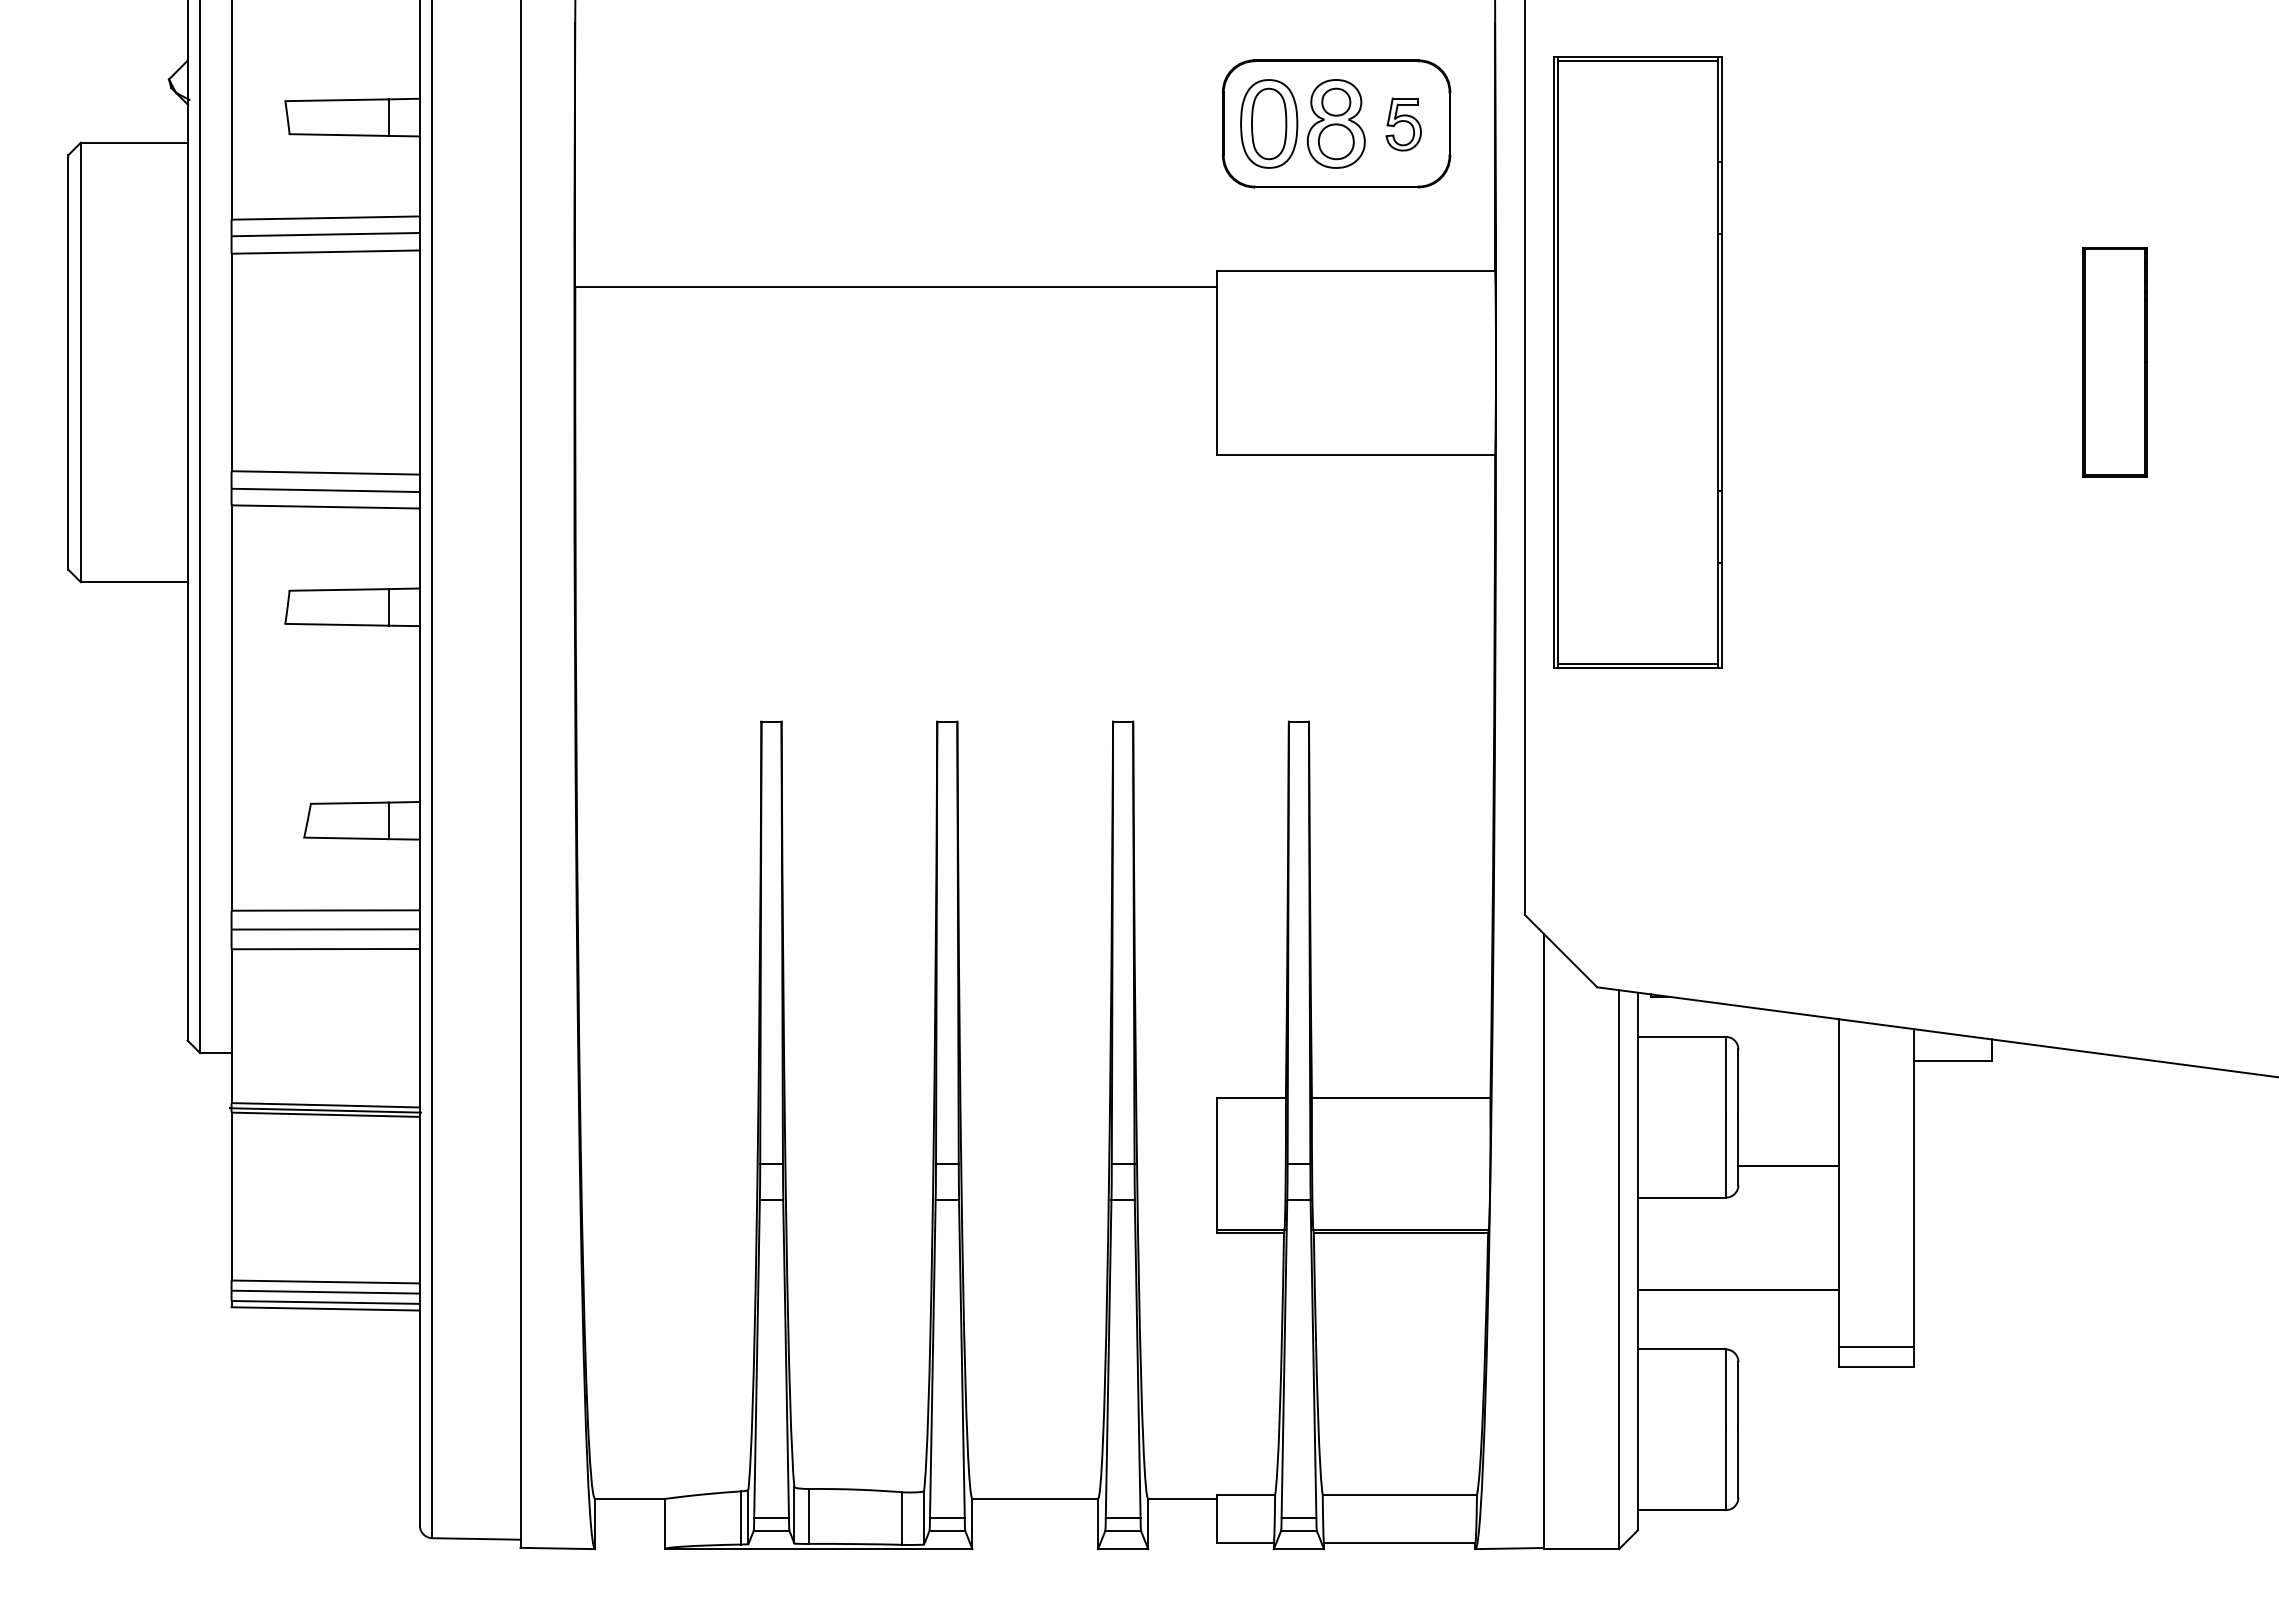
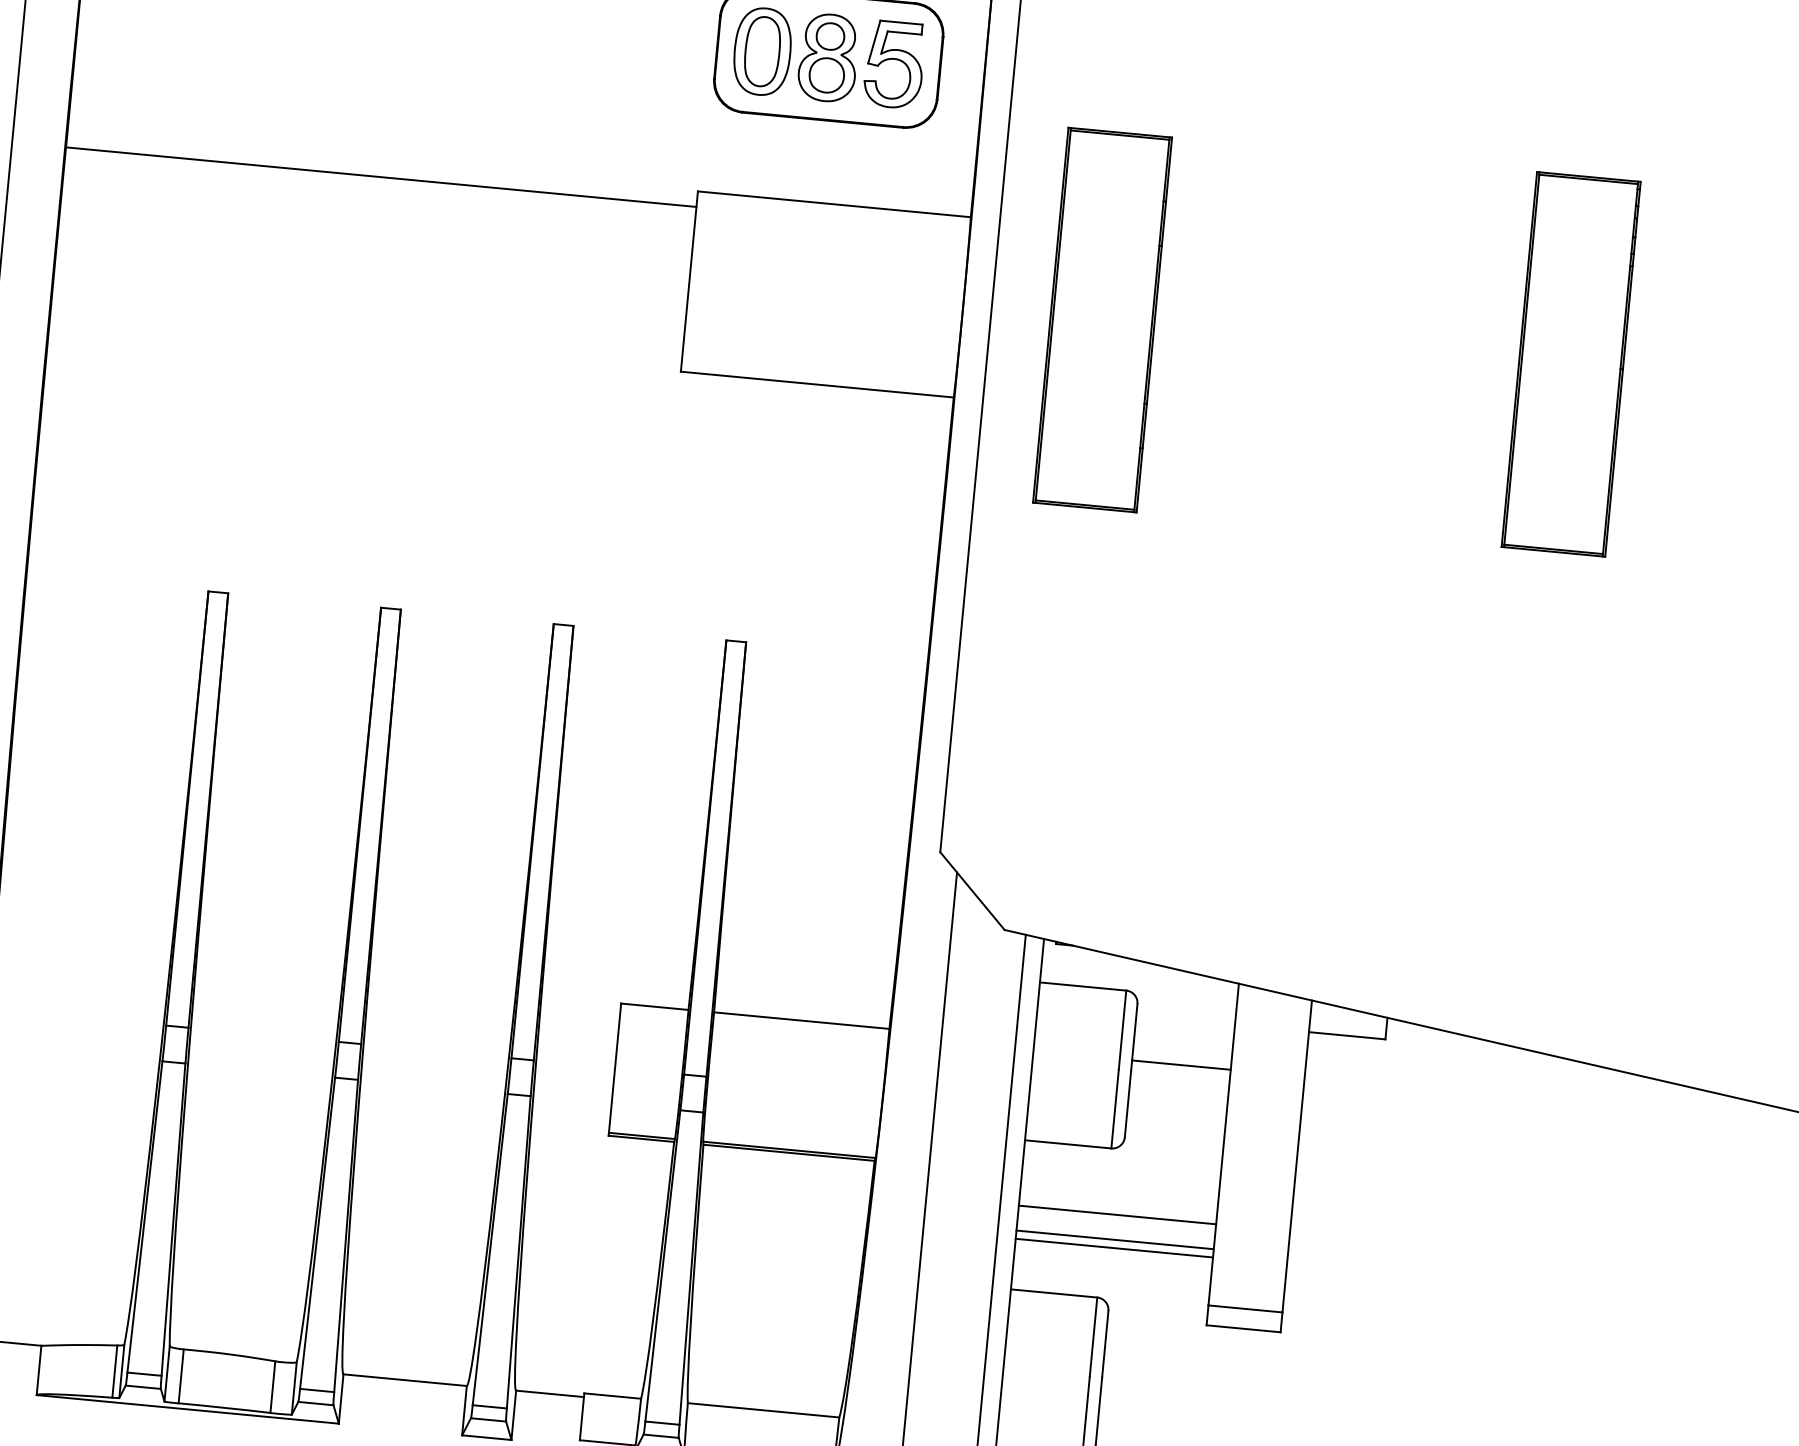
part: (1403, 124) -> (894, 64), size x1.67
part: (1637, 362) -> (1102, 320), size x0.62
part: (2114, 362) -> (1570, 364), size x1.67
line: (1788, 1165) -> (1181, 1064), moved
line: (1737, 1264) -> (1116, 1215), added
line: (1737, 1297) -> (1113, 1247), added

